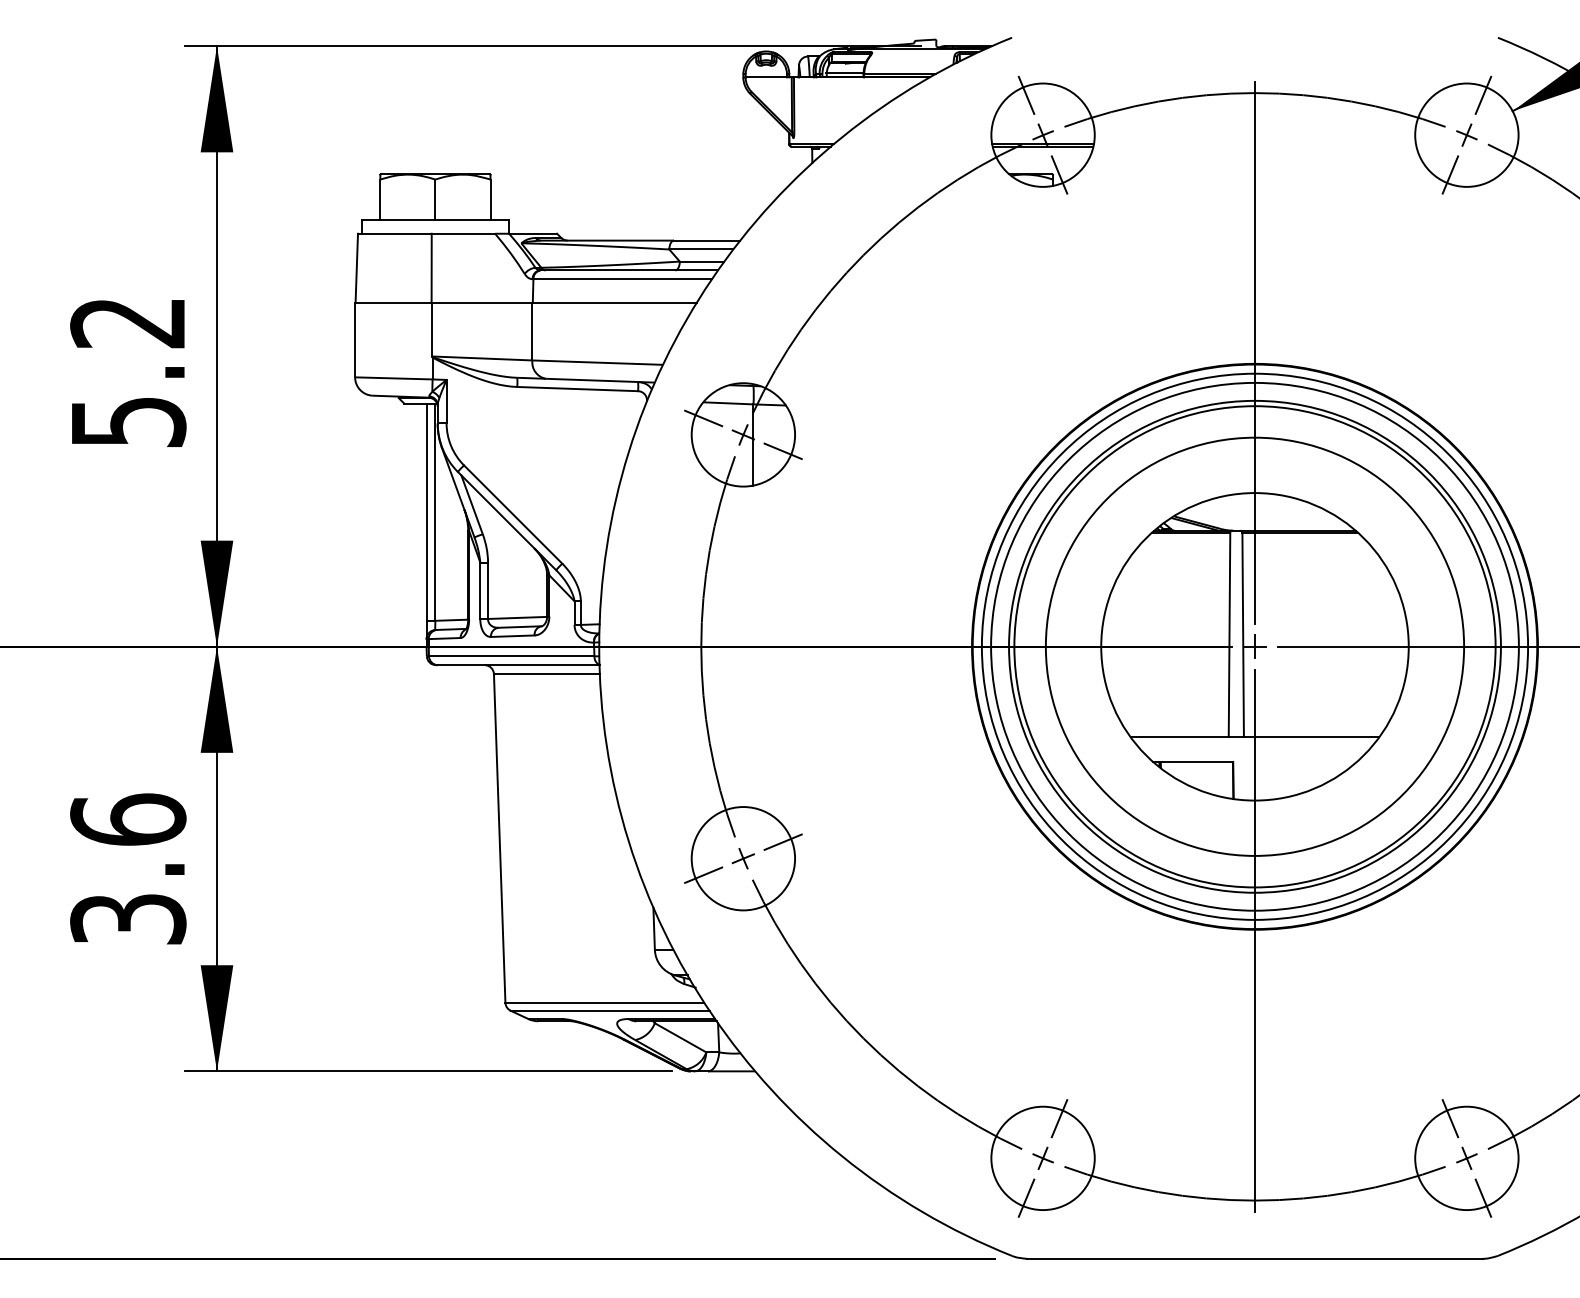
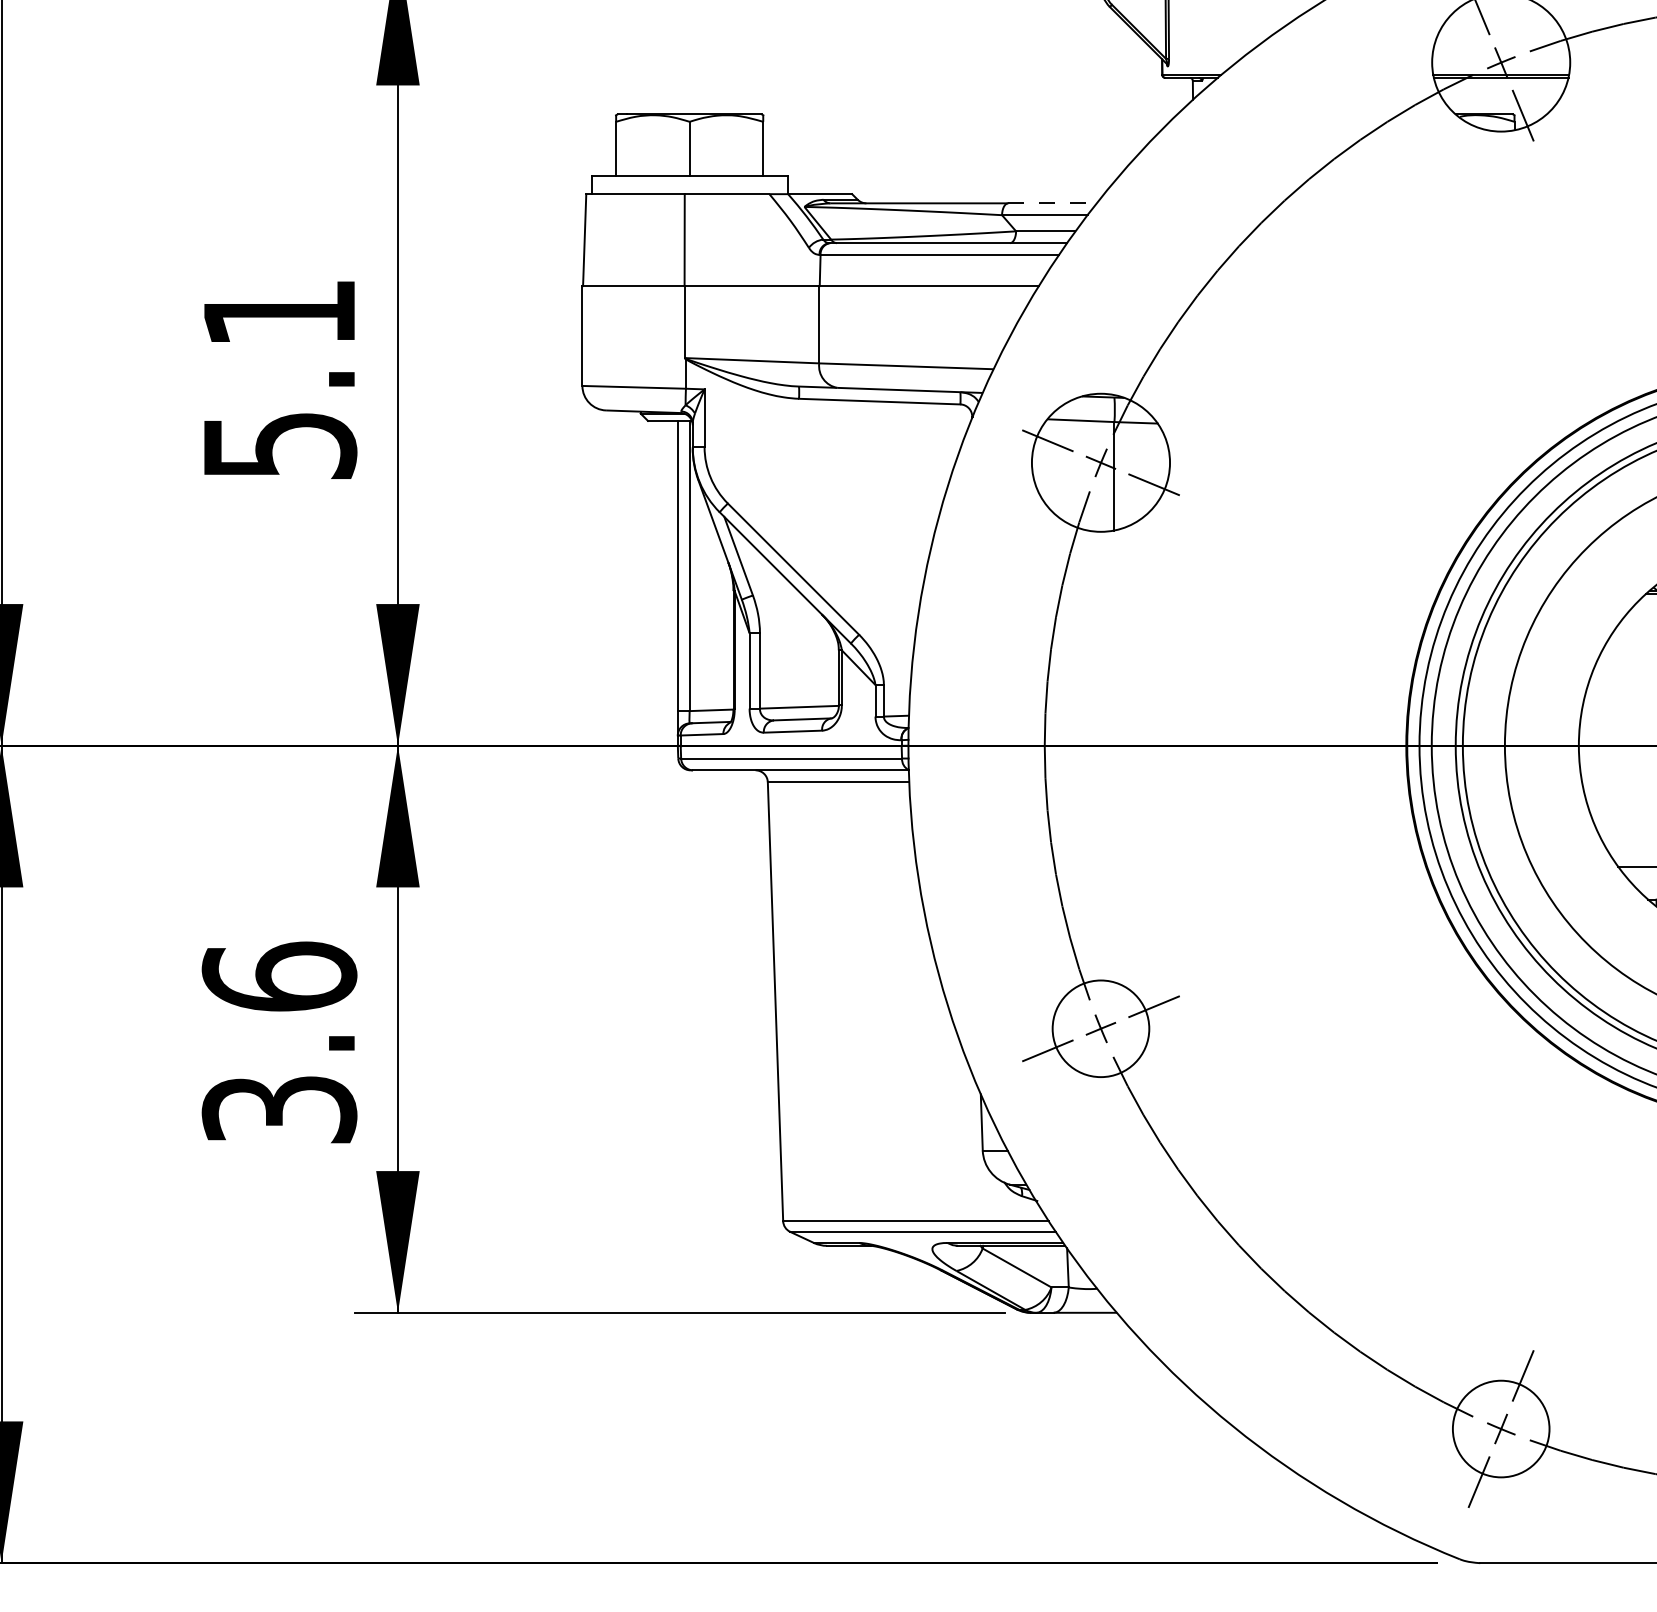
line: (707, 240) -> (1053, 203), solid -> dashed
text: (127, 323) -> (278, 314), 5.2 -> 5.1
circle: (743, 858) -> (1101, 1028), size x0.7
circle: (1042, 1158) -> (1500, 1429), size x0.7

